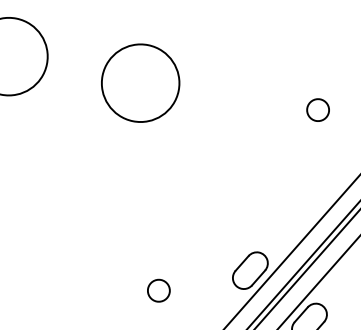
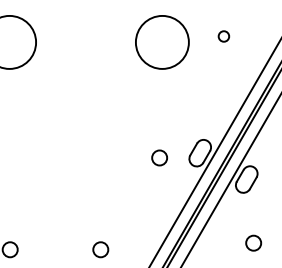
circle: (140, 83) -> (162, 42), moved
circle: (317, 110) -> (223, 36), size x0.7
circle: (158, 290) -> (159, 157), moved

